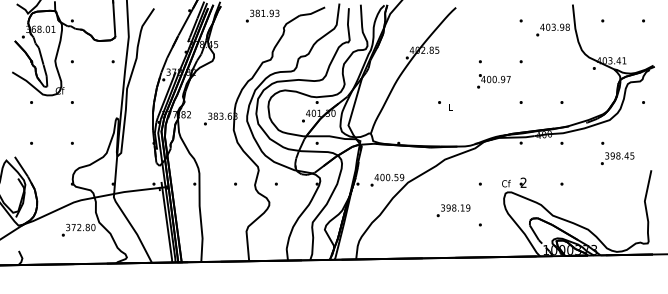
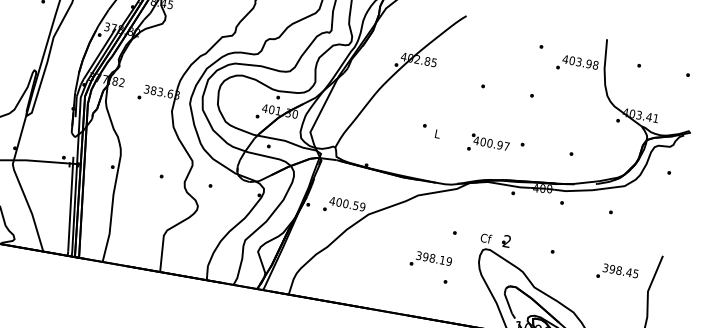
text: (493, 81) -> (488, 145), moved
text: (617, 158) -> (617, 273), moved
text: (453, 210) -> (431, 261), moved

